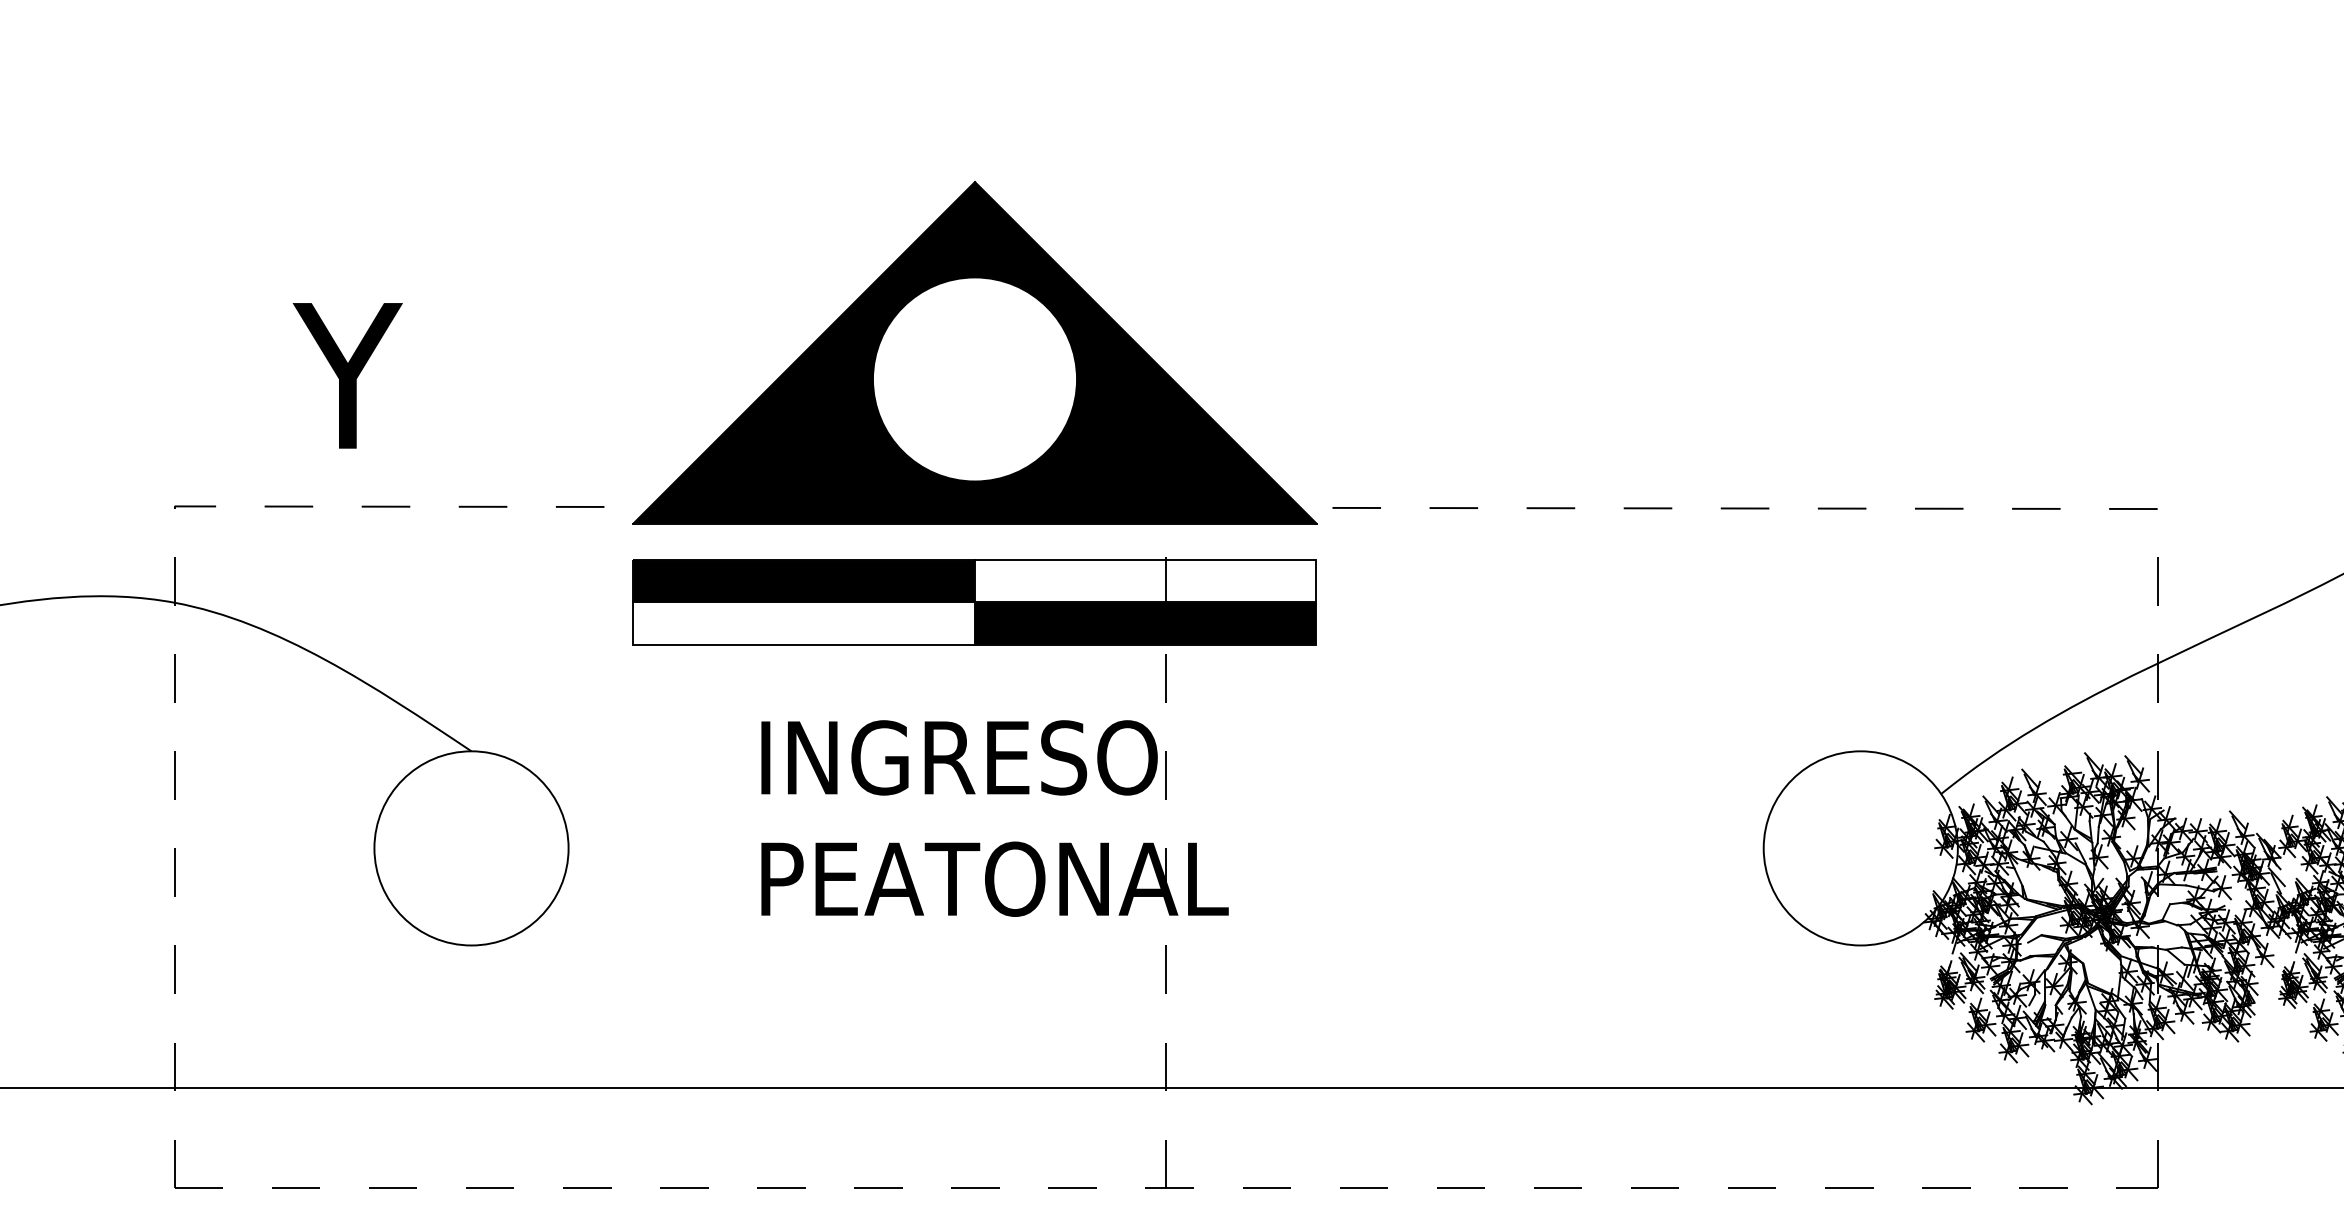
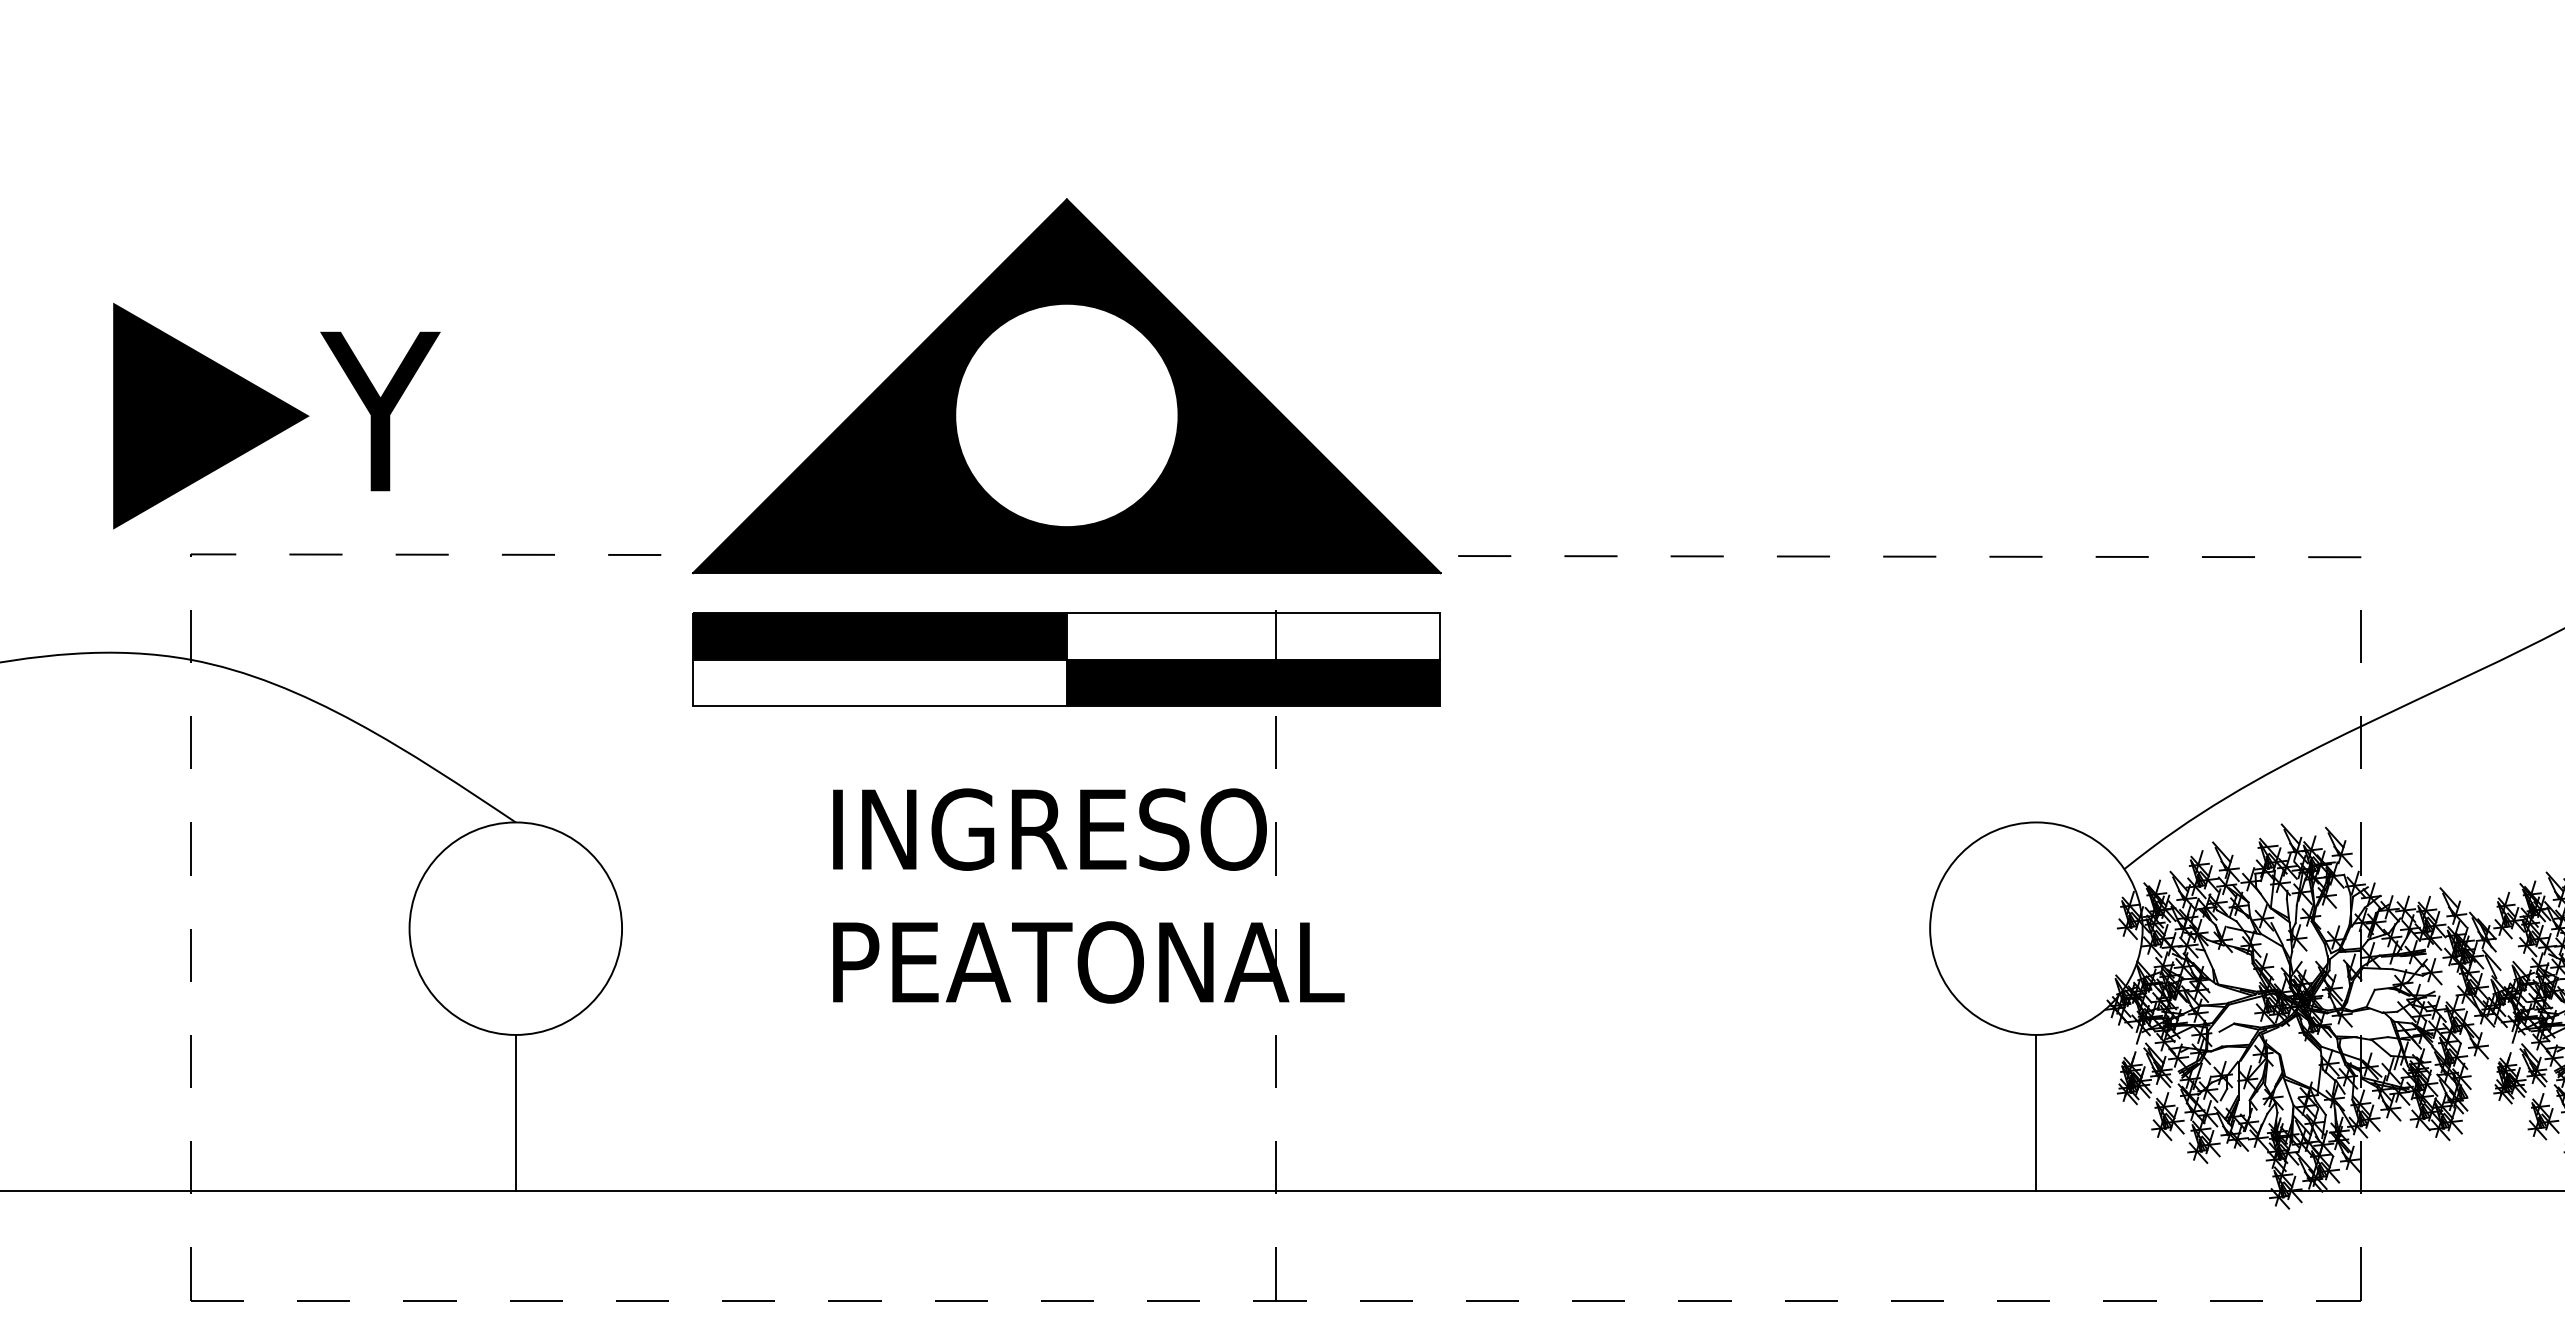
part: (192, 379) -> (210, 415), added
line: (471, 1016) -> (515, 1112), added
line: (1860, 1016) -> (2036, 1112), added

